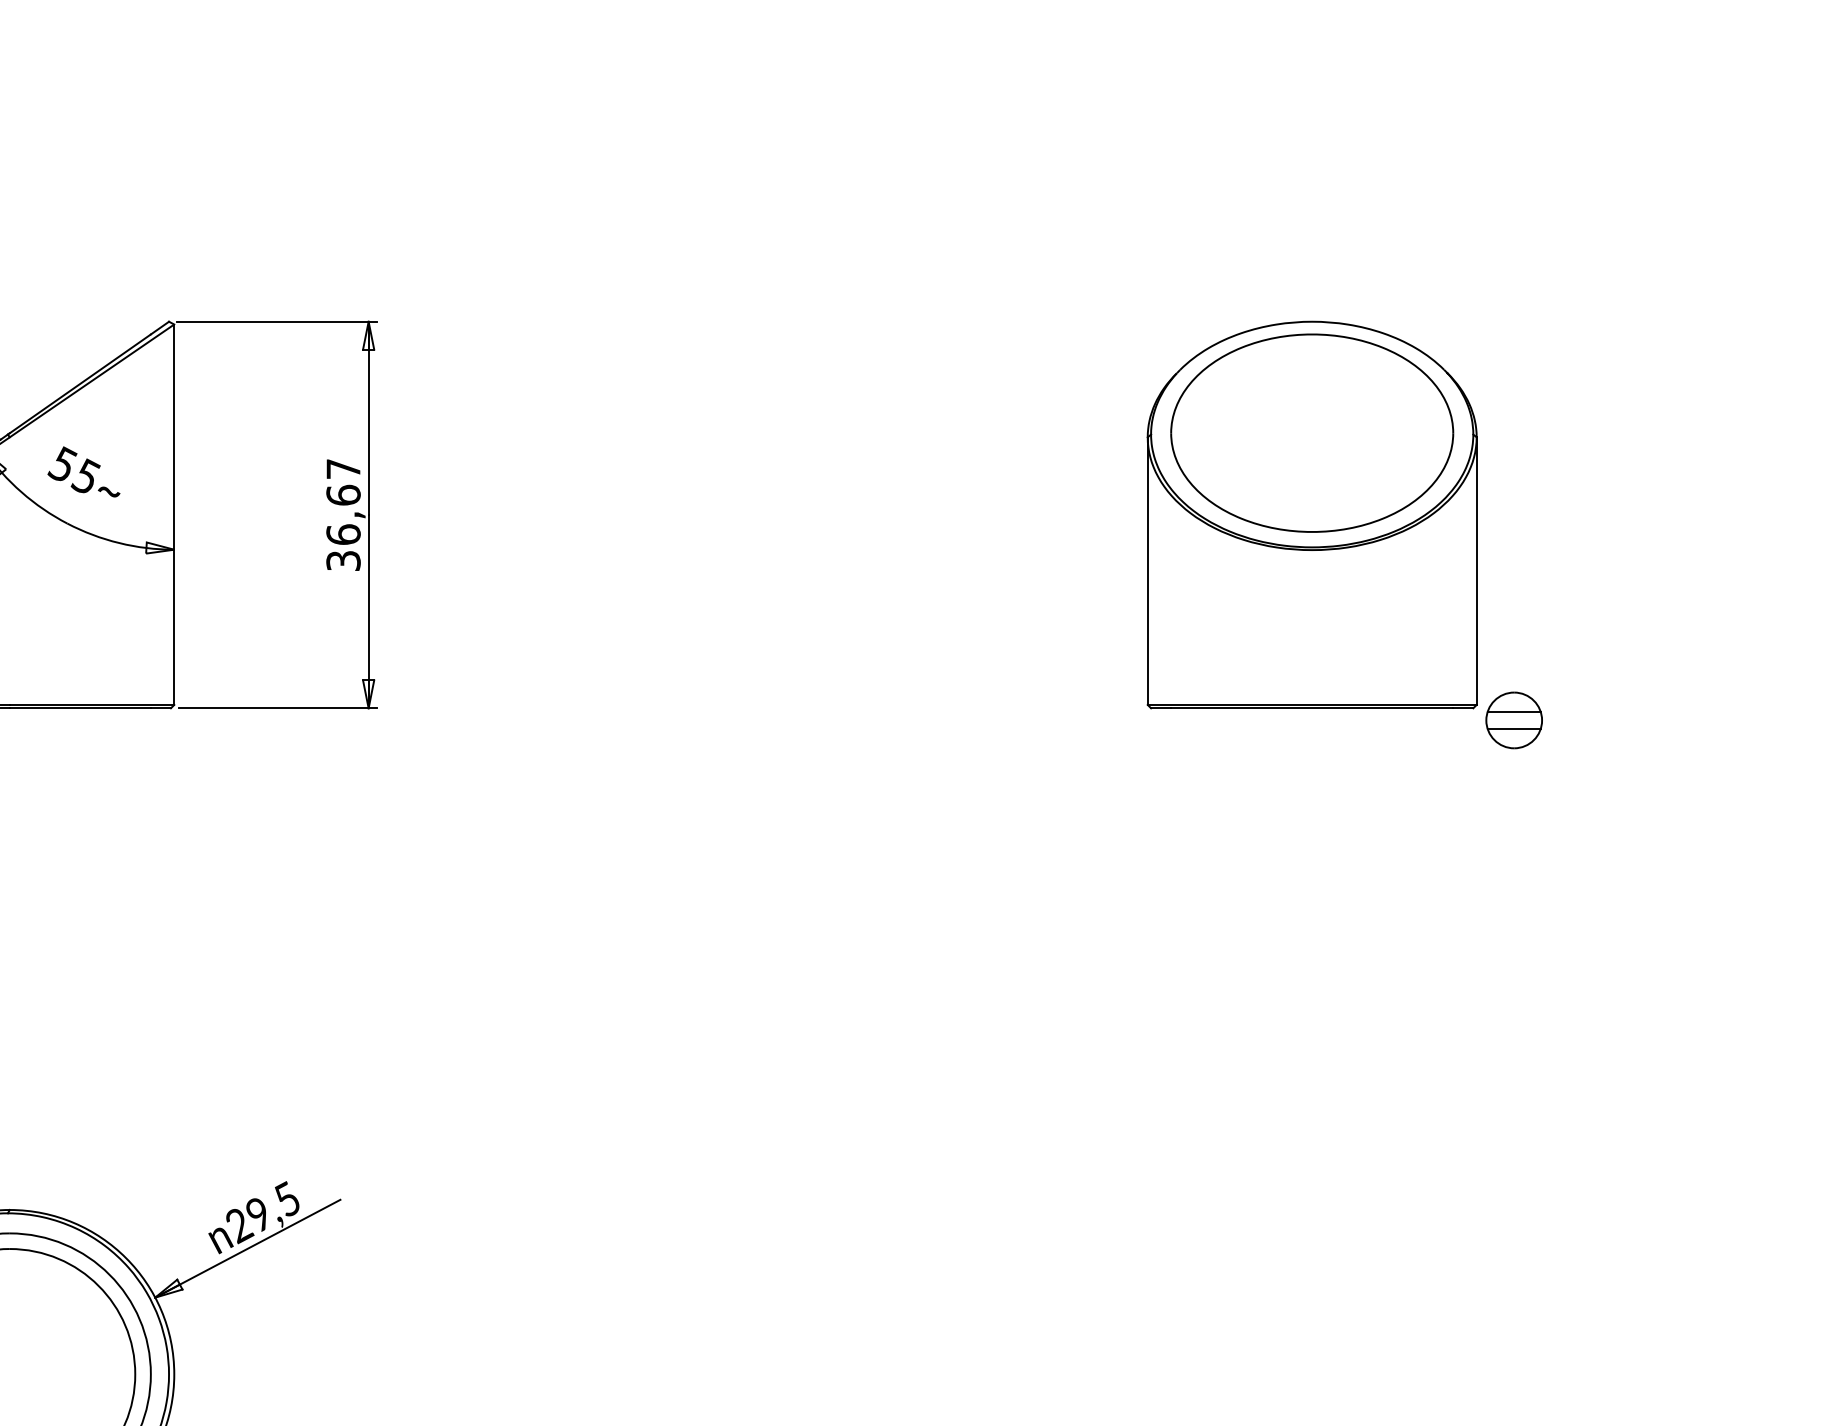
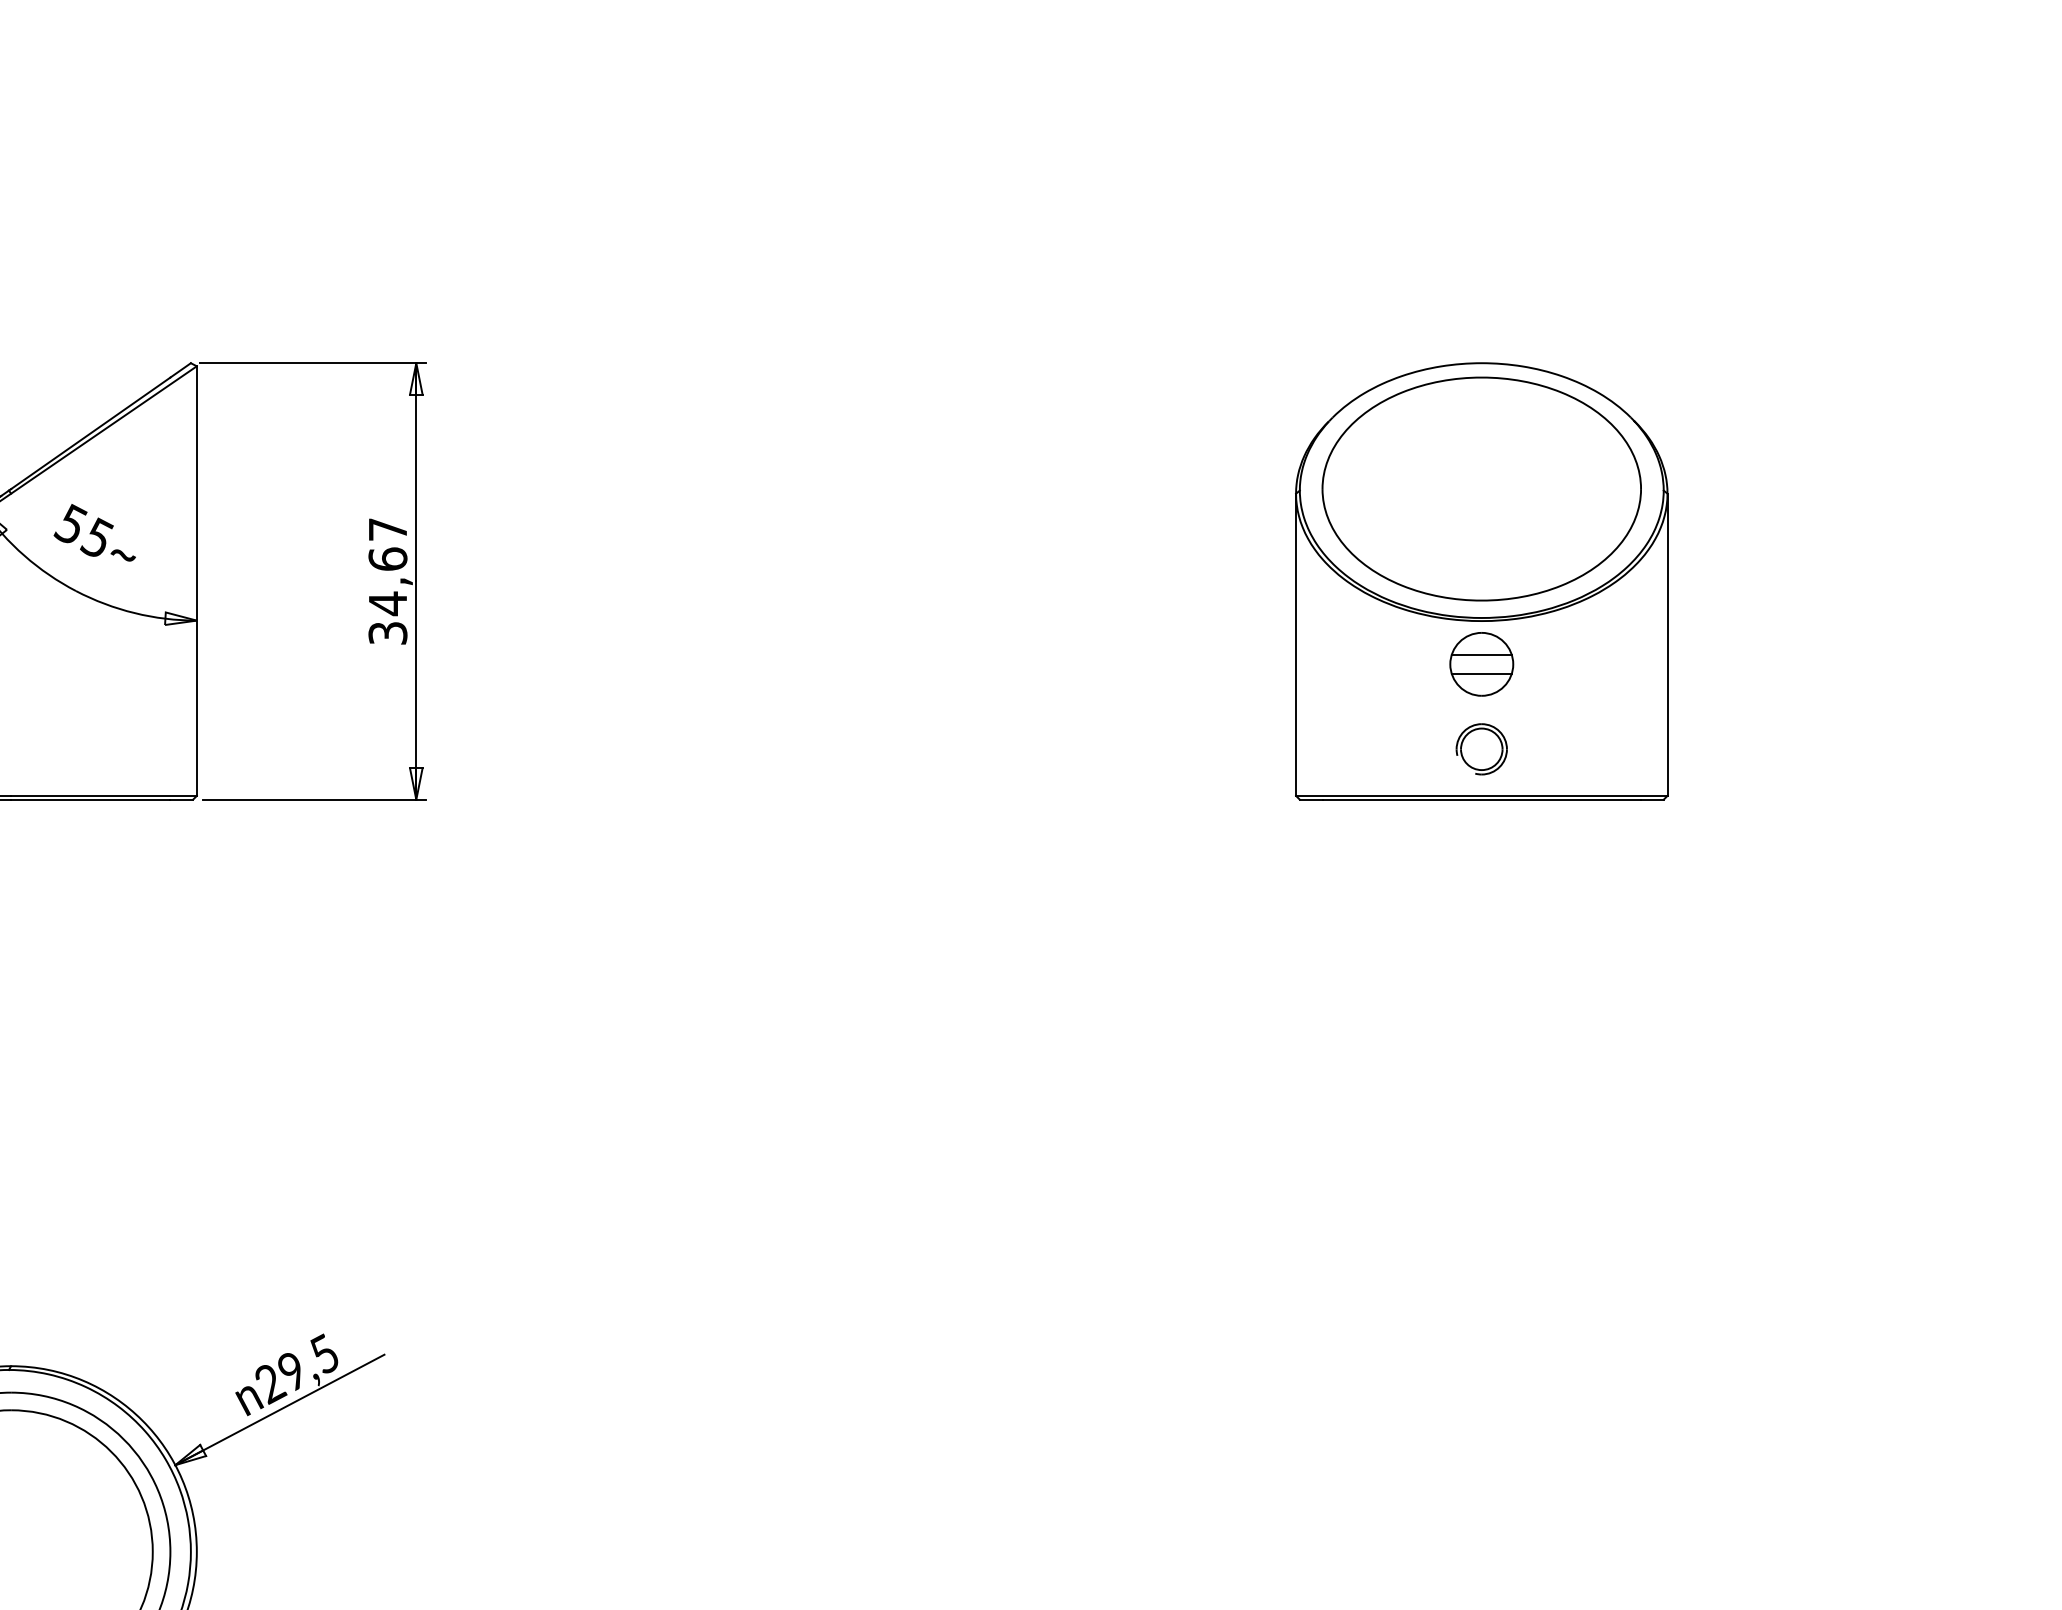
text: (343, 534) -> (387, 603), 36,67 -> 34,67
part: (1312, 663) -> (1482, 749), added
part: (1513, 720) -> (1480, 664), moved

